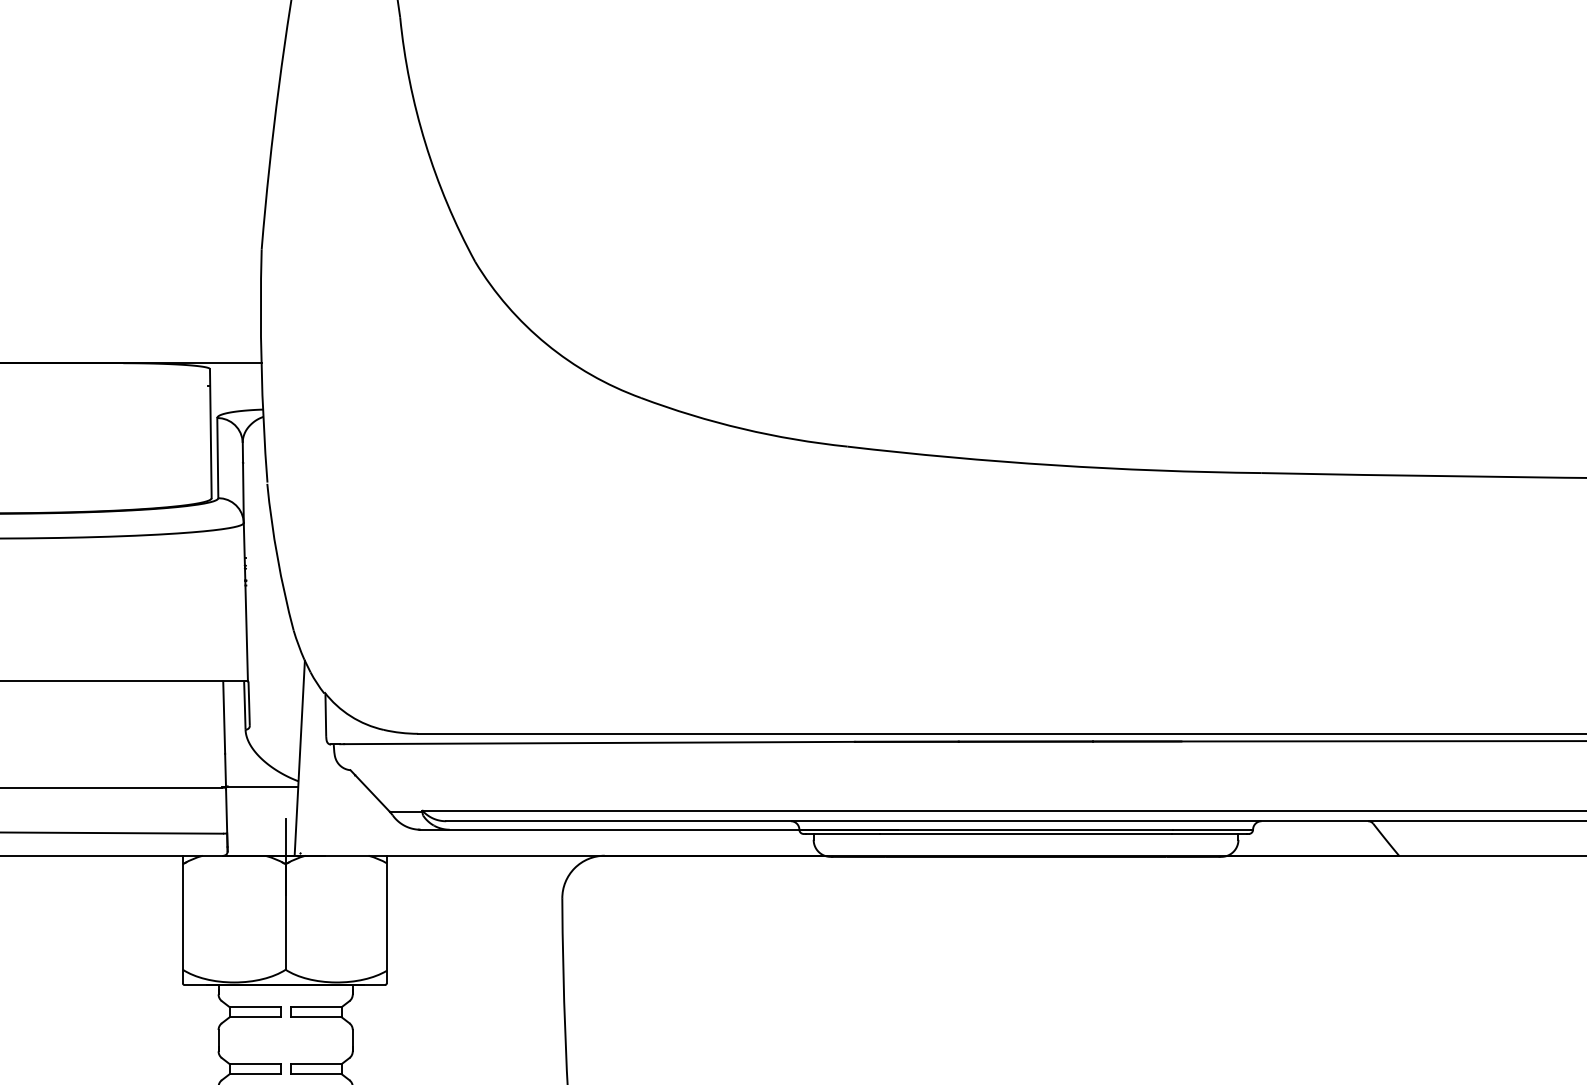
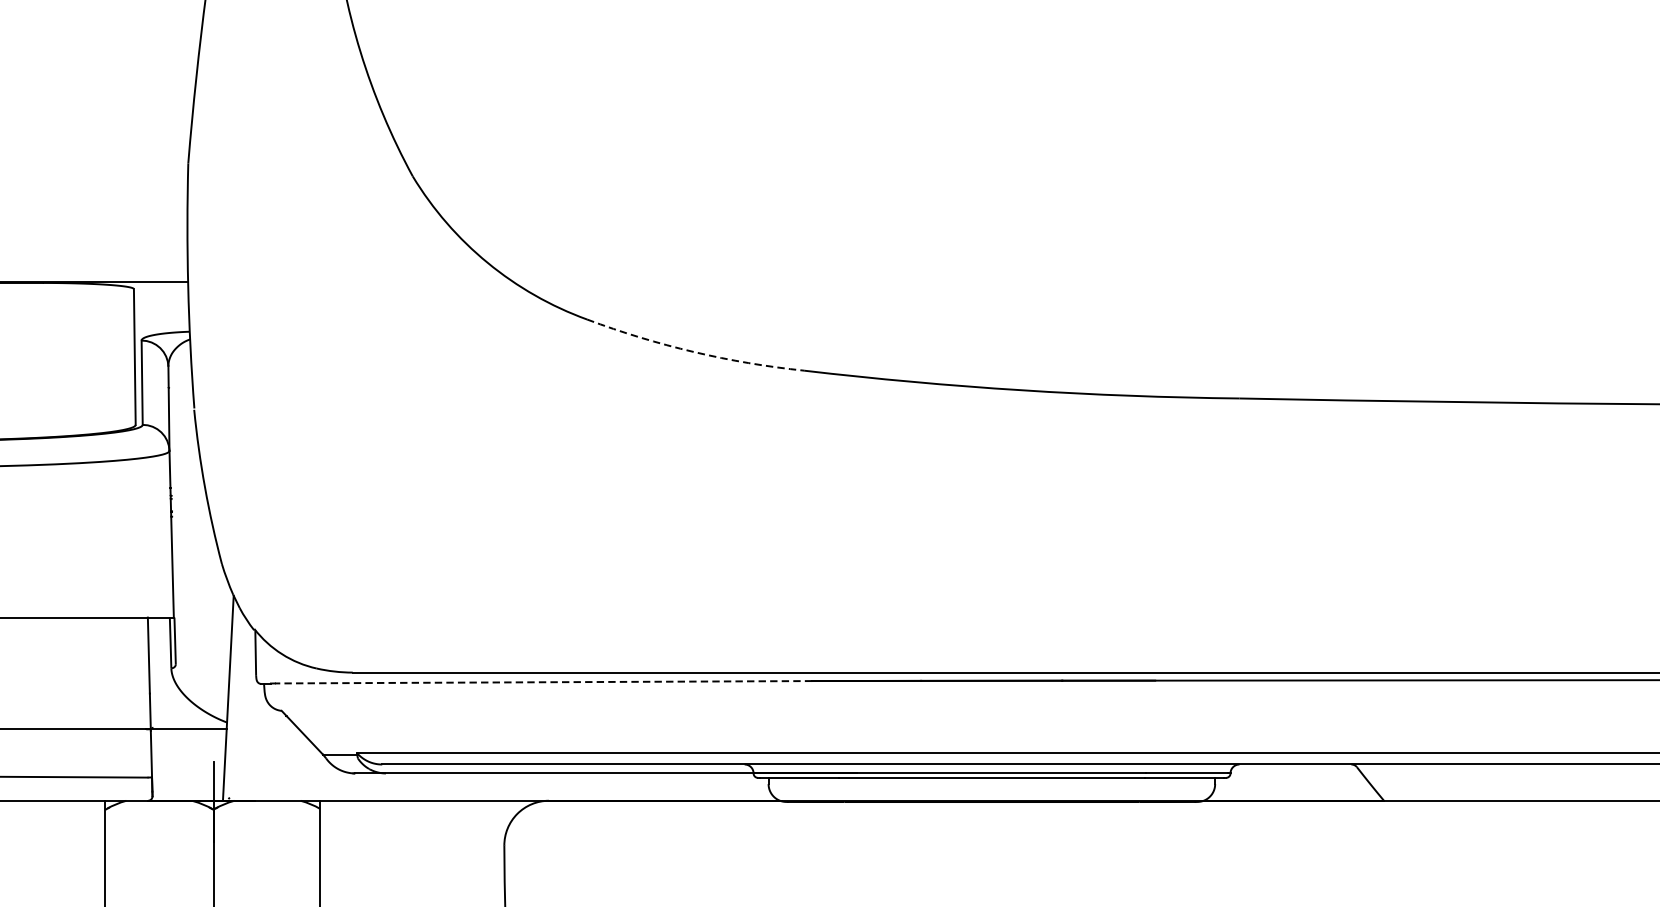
arc: (742, 428) -> (693, 351), solid -> dashed
line: (599, 743) -> (543, 682), solid -> dashed

